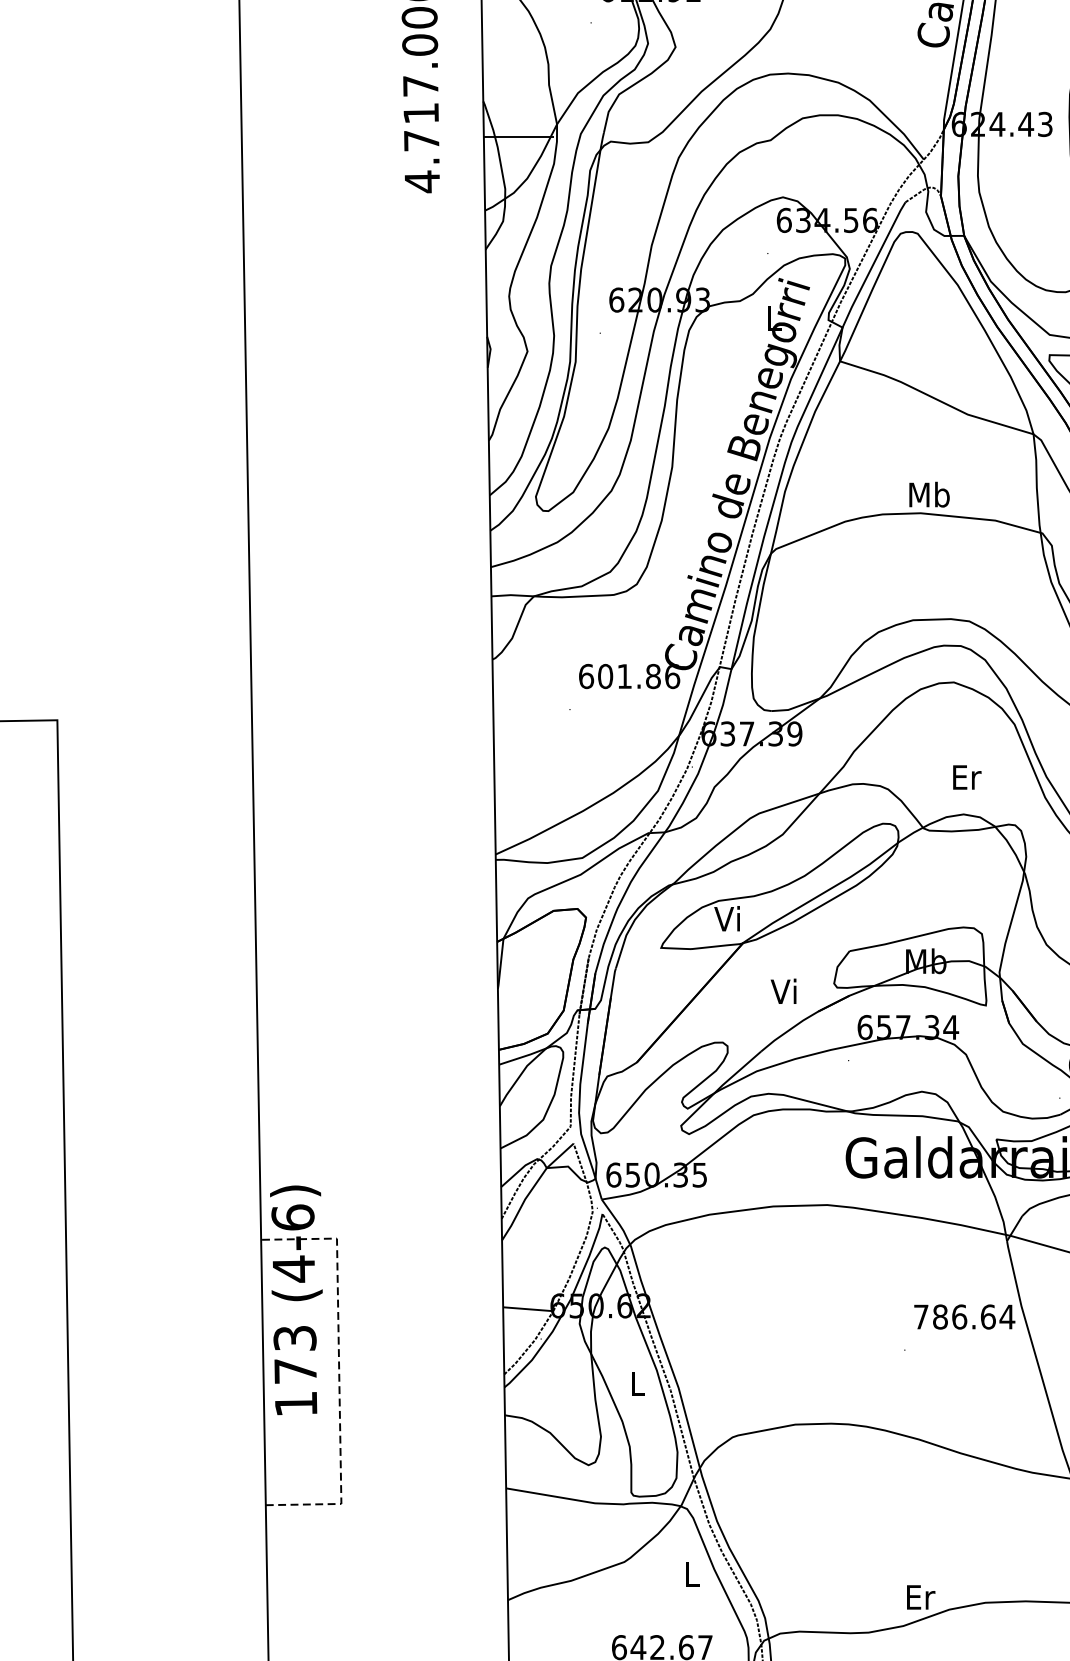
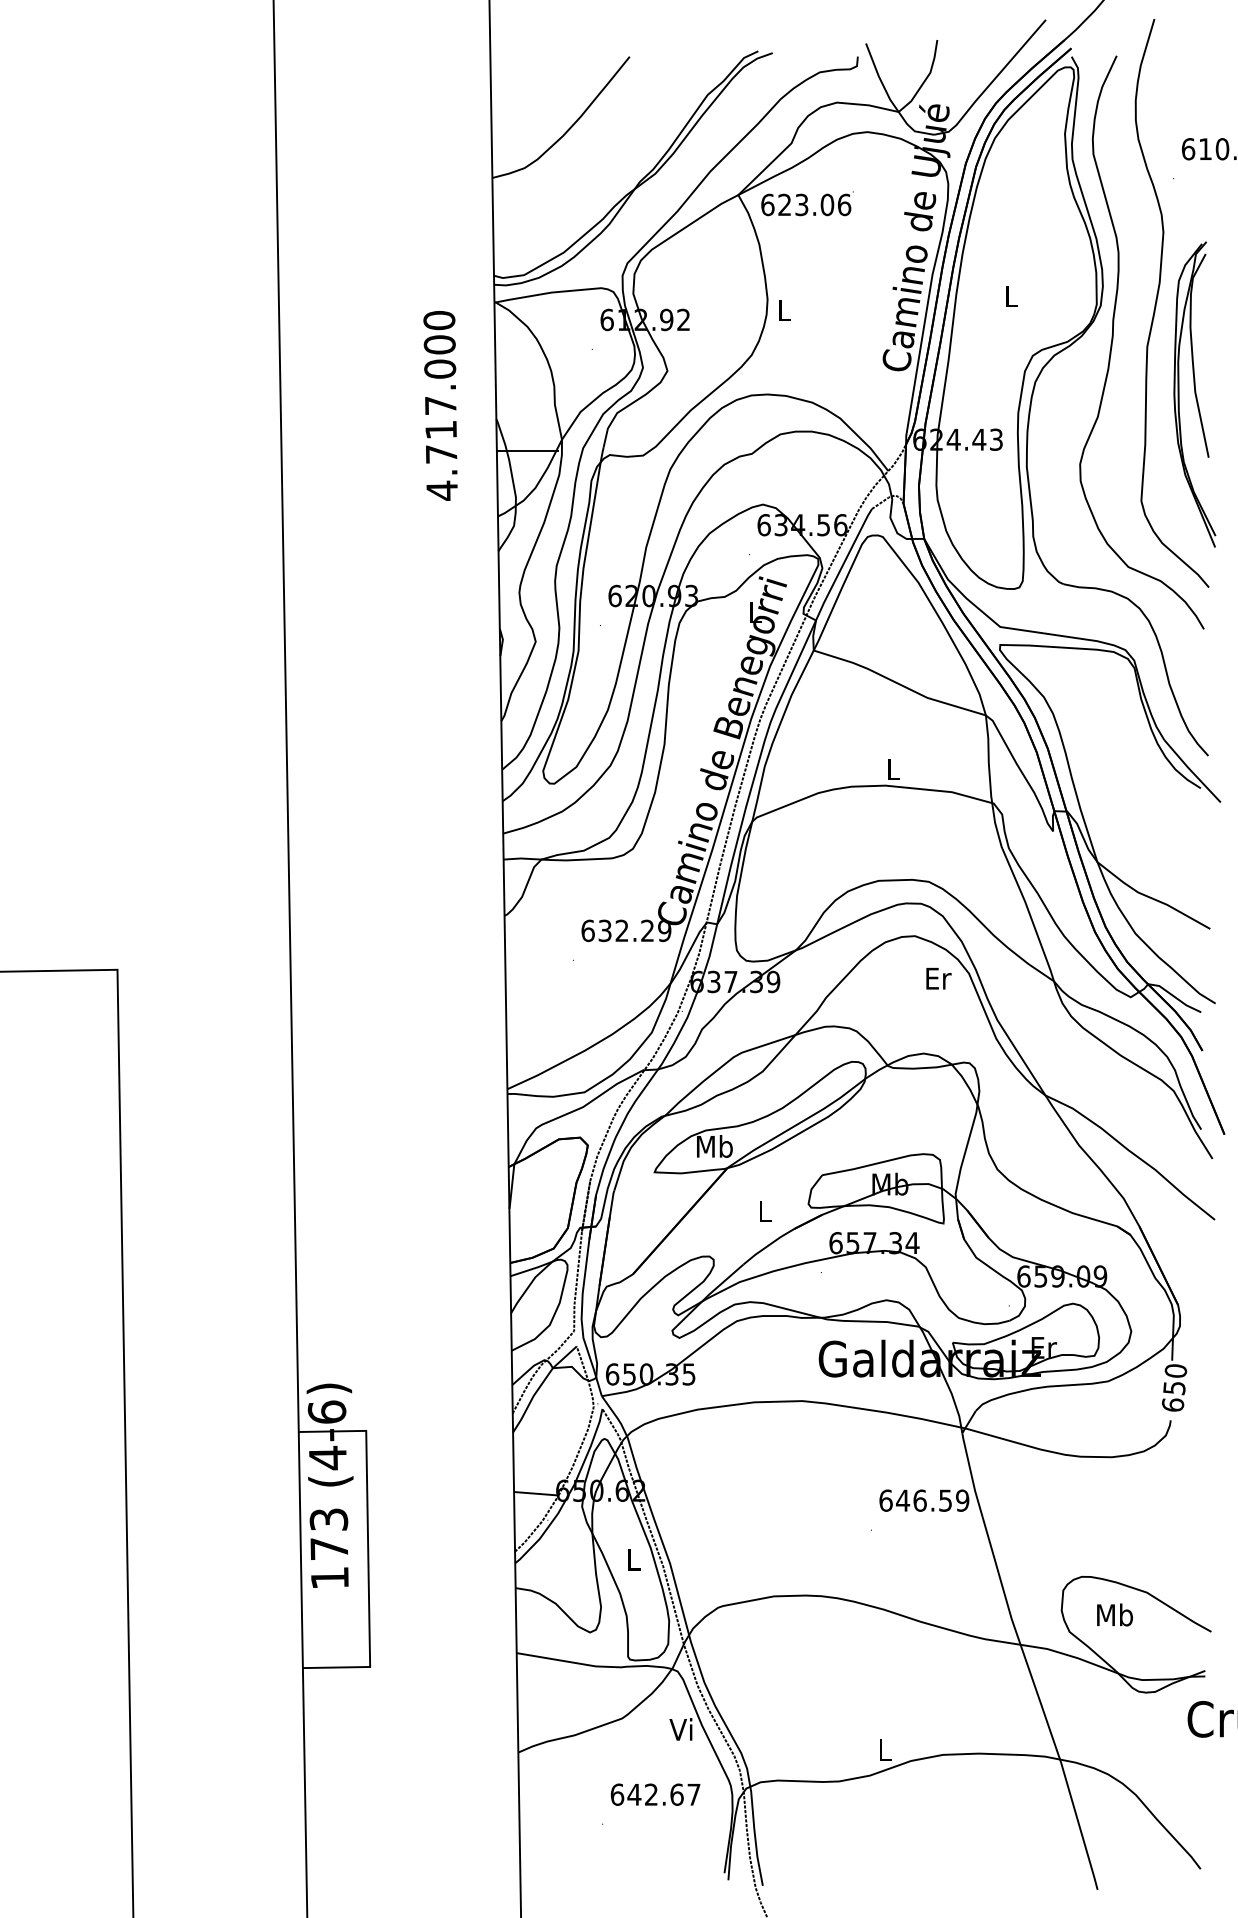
text: (929, 493) -> (893, 768), Mb -> L
text: (638, 676) -> (634, 930), 601.86 -> 632.29
text: (966, 777) -> (938, 978), moved
text: (728, 918) -> (714, 1146), Vi -> Mb
text: (783, 990) -> (763, 1210), Vi -> L
text: (964, 1316) -> (924, 1500), 786.64 -> 646.59
line: (339, 1370) -> (368, 1548), dashed -> solid
text: (690, 1574) -> (680, 1729), L -> Vi
text: (920, 1596) -> (885, 1749), Er -> L

